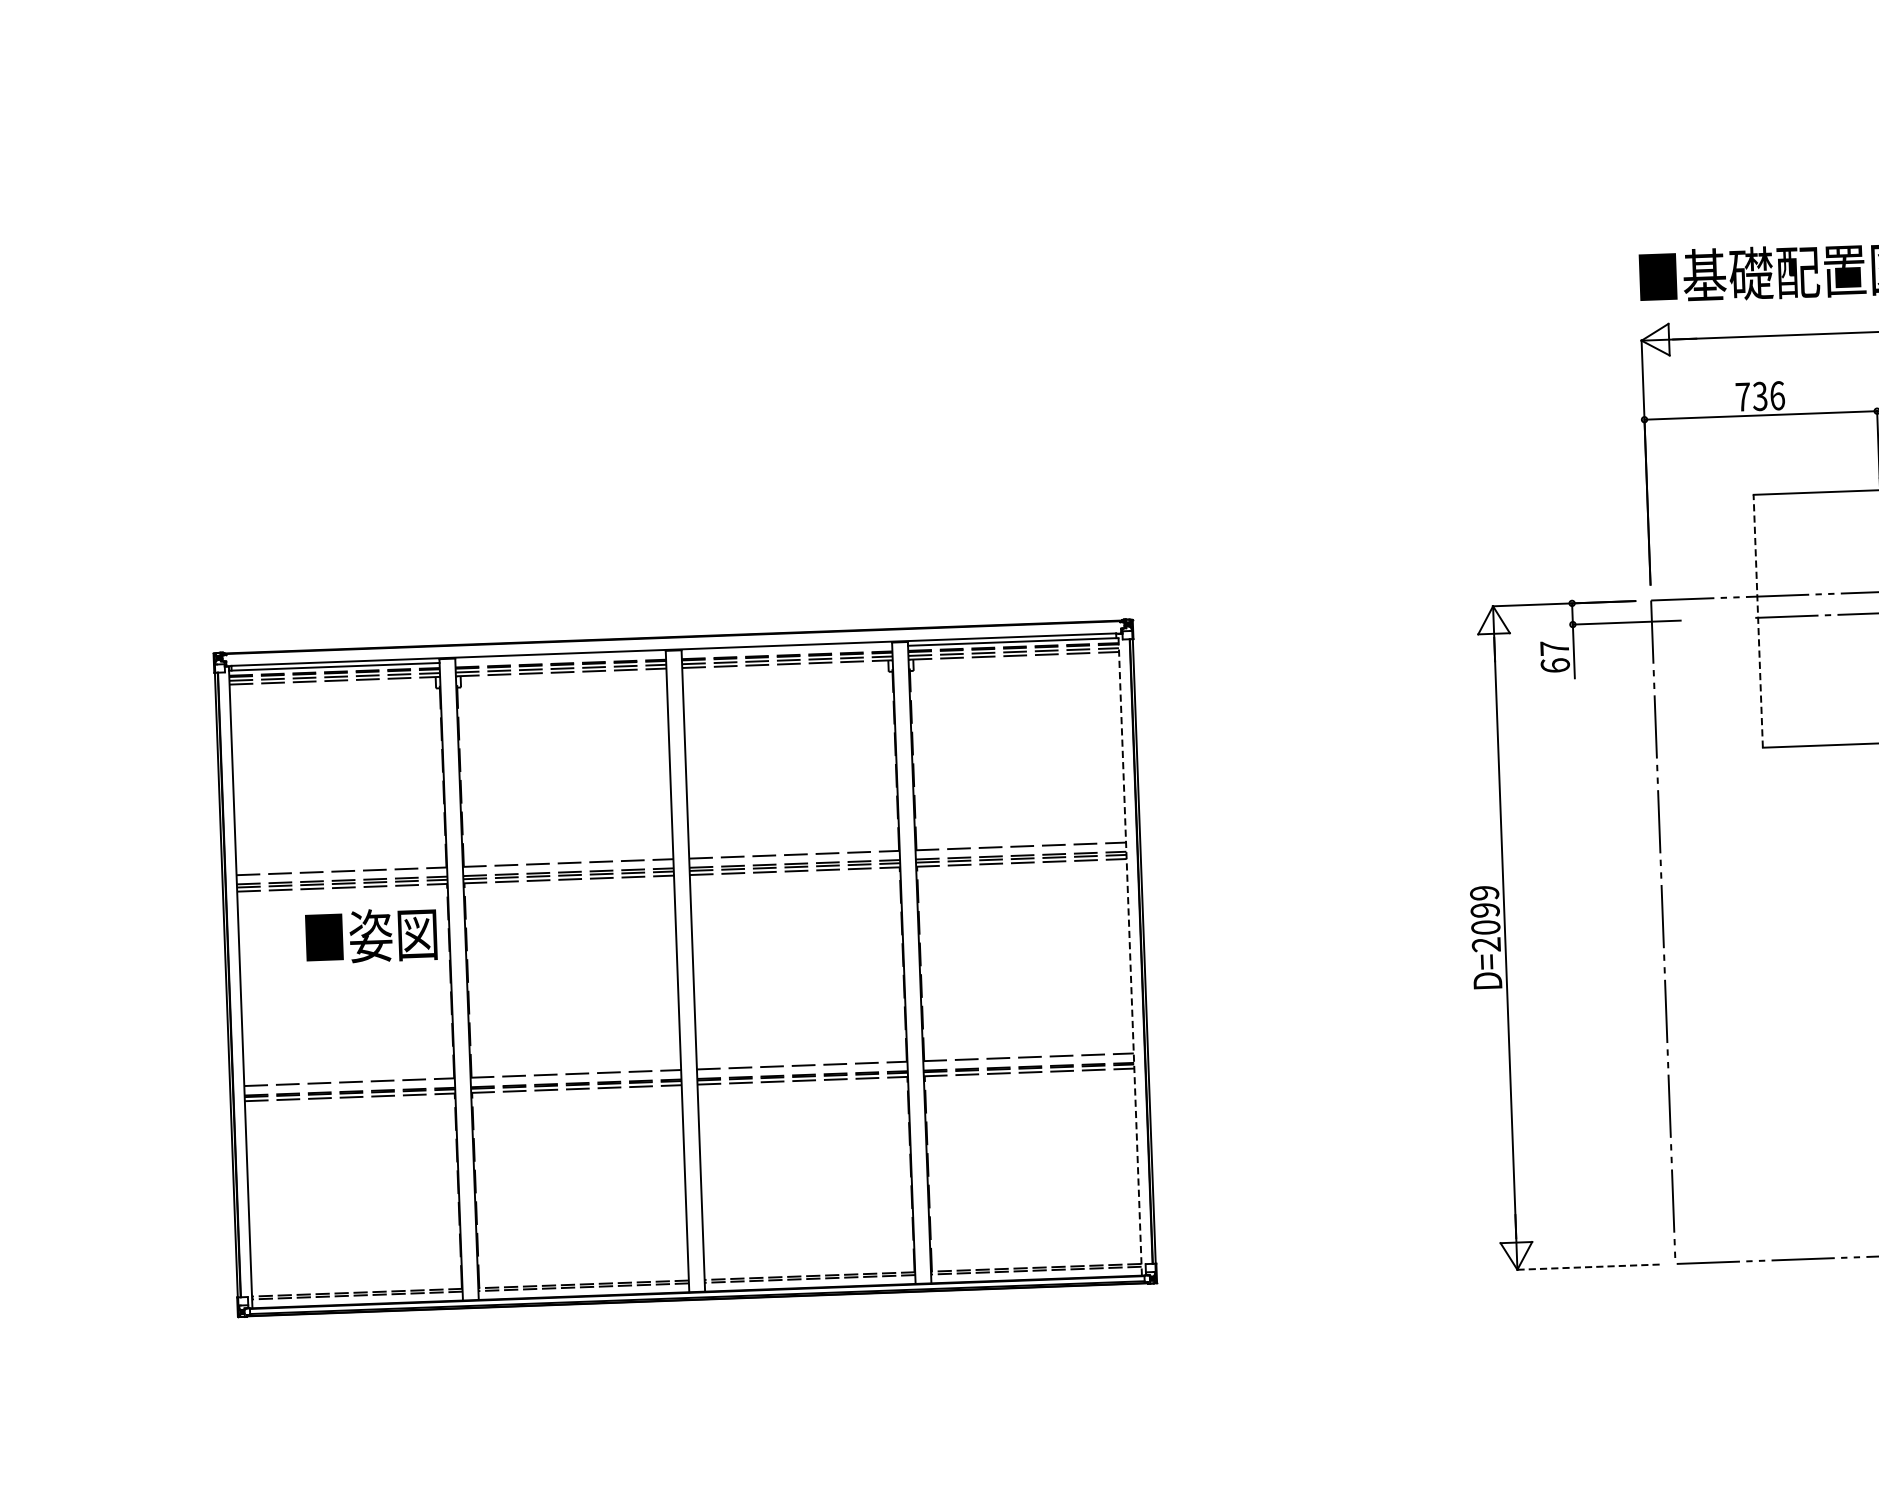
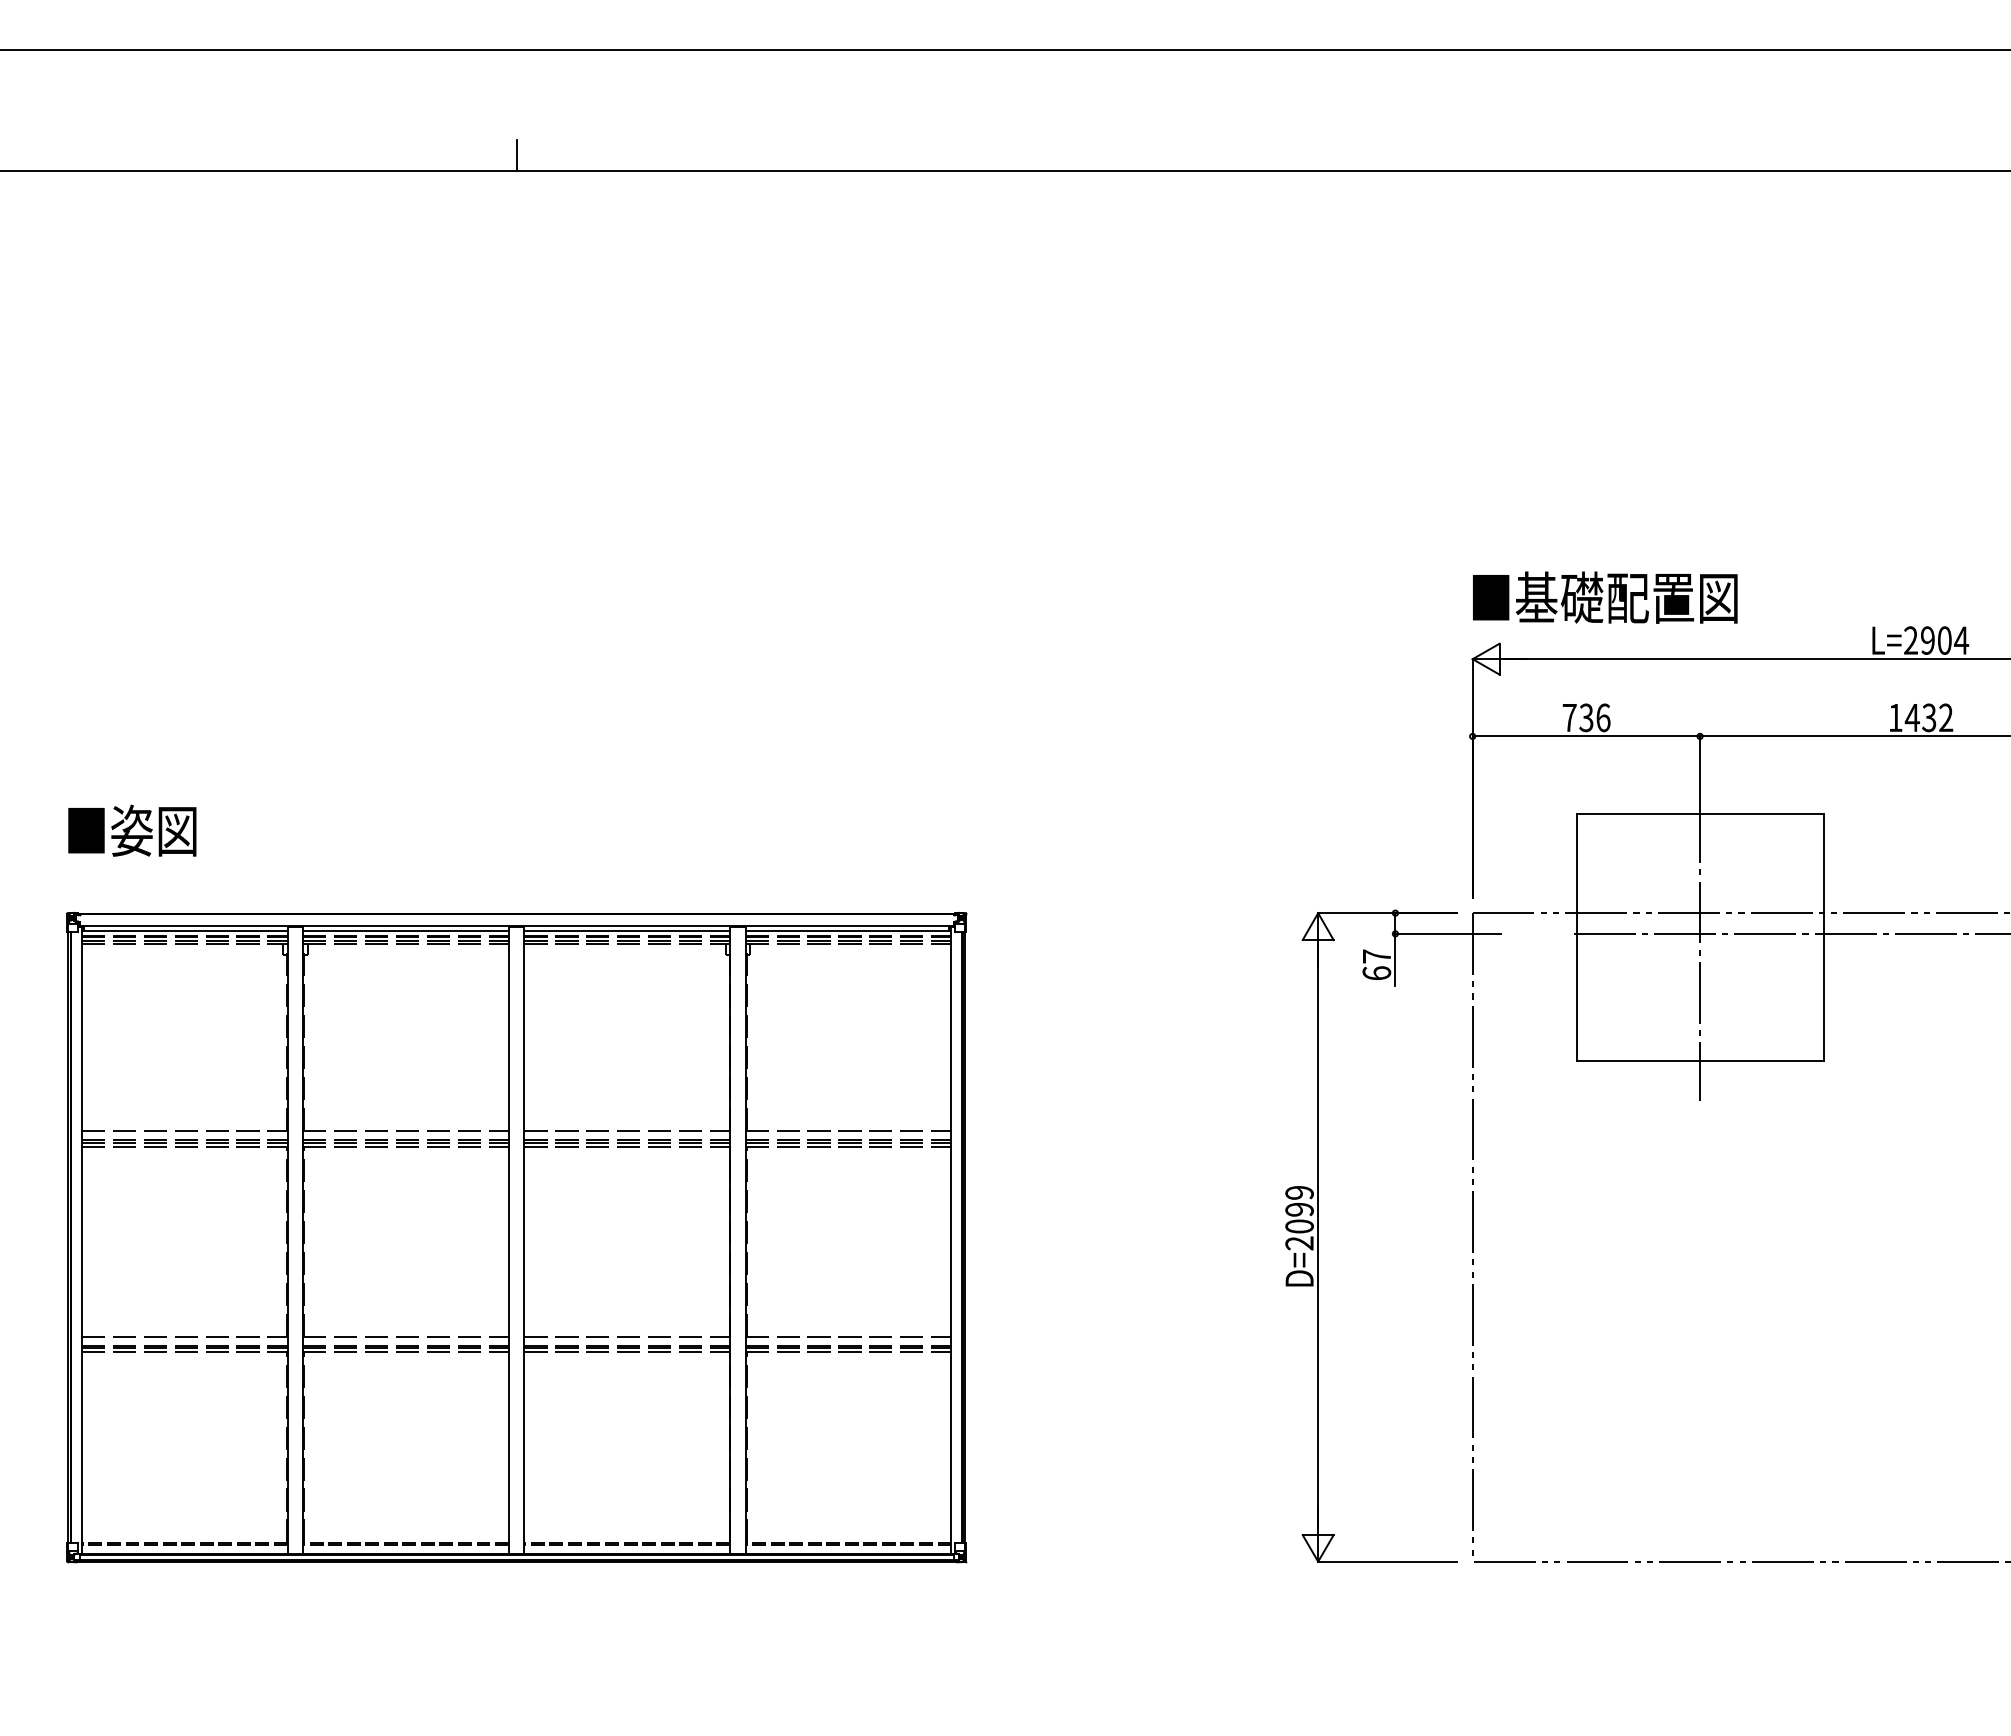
line: (1758, 621) -> (1576, 937), dashed -> solid
line: (787, 649) -> (627, 930), added
line: (560, 658) -> (405, 930), added
text: (371, 935) -> (132, 830), moved
line: (1130, 954) -> (951, 1240), dashed -> solid
line: (1588, 1266) -> (1387, 1561), dashed -> solid

